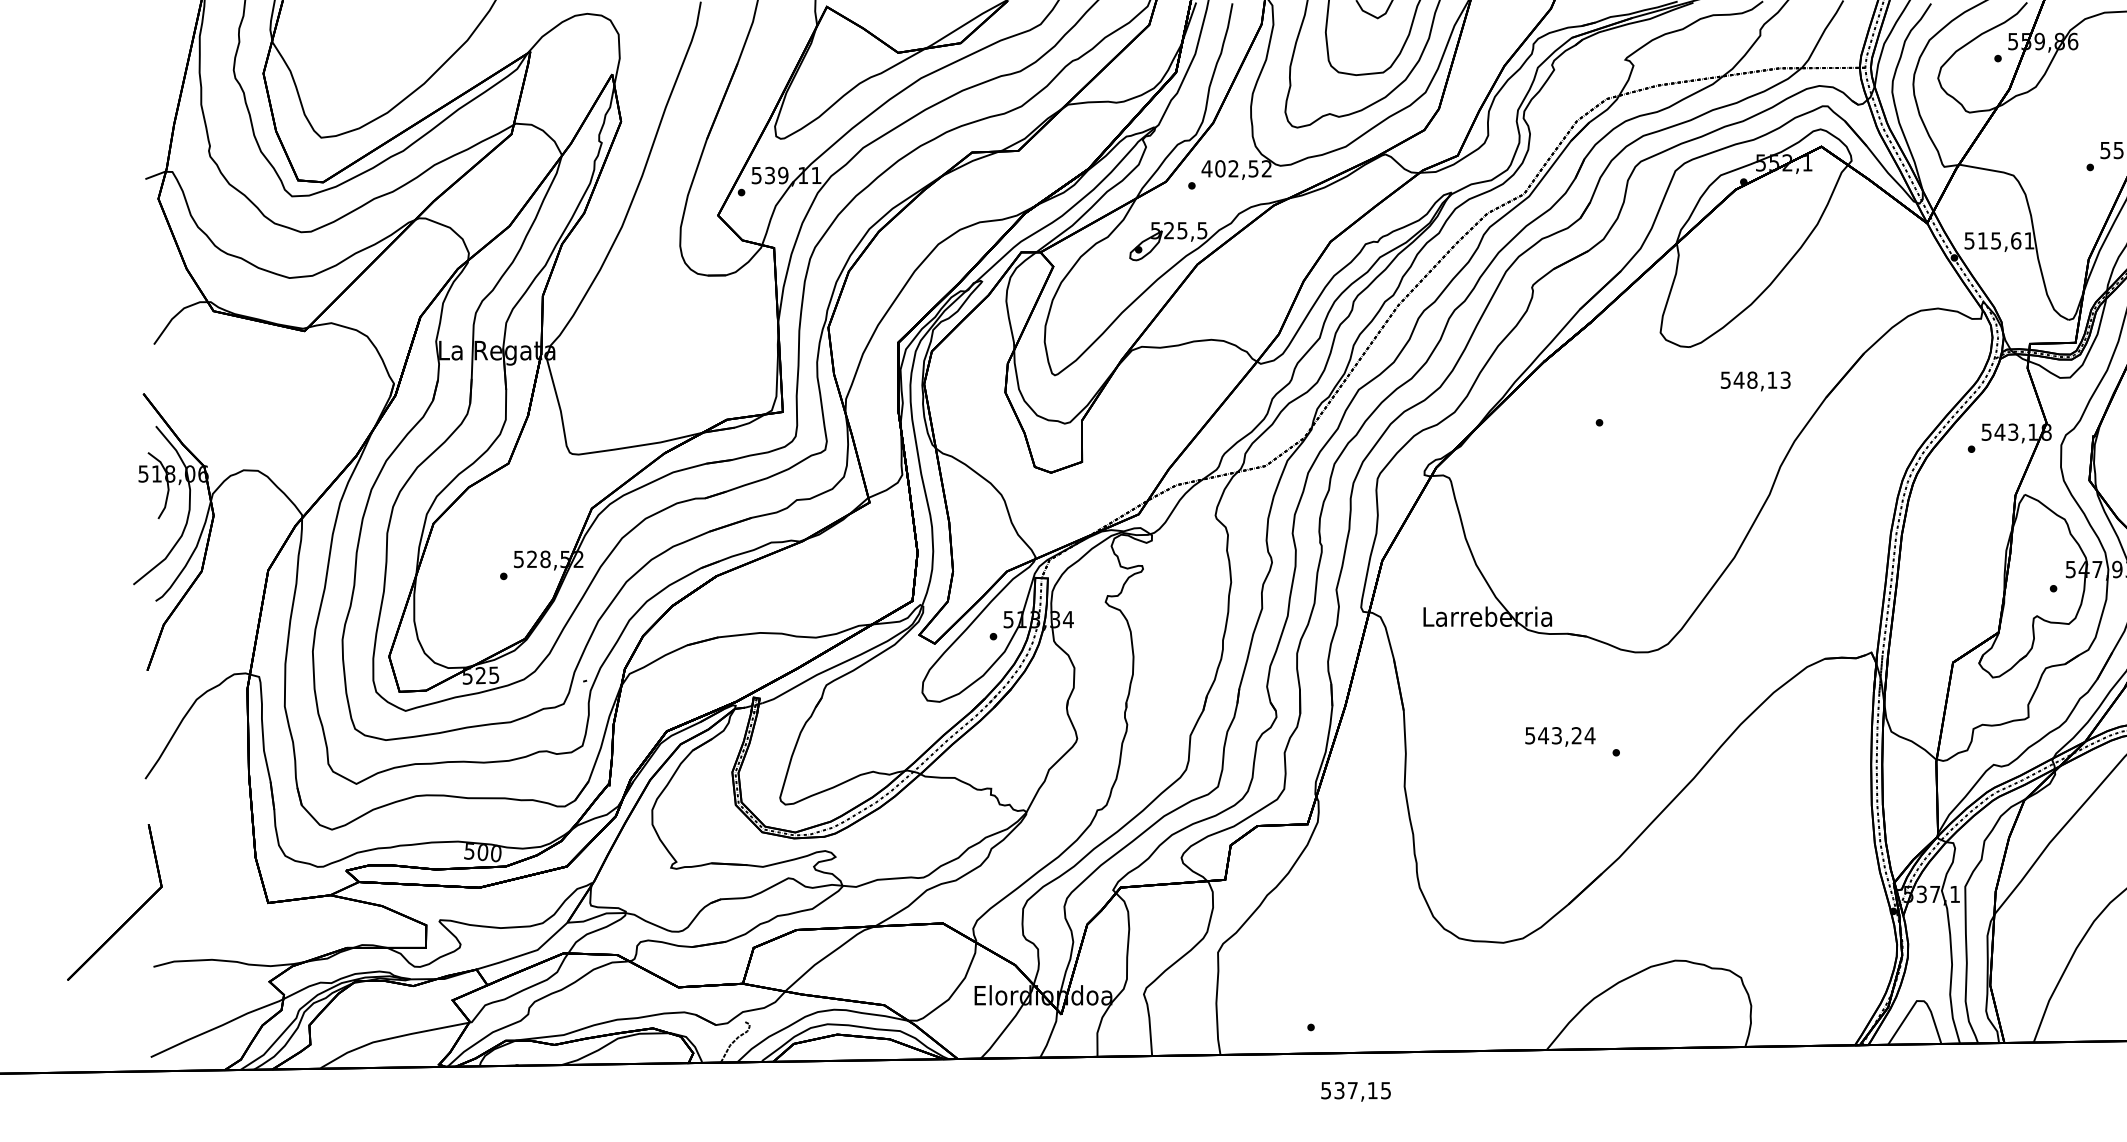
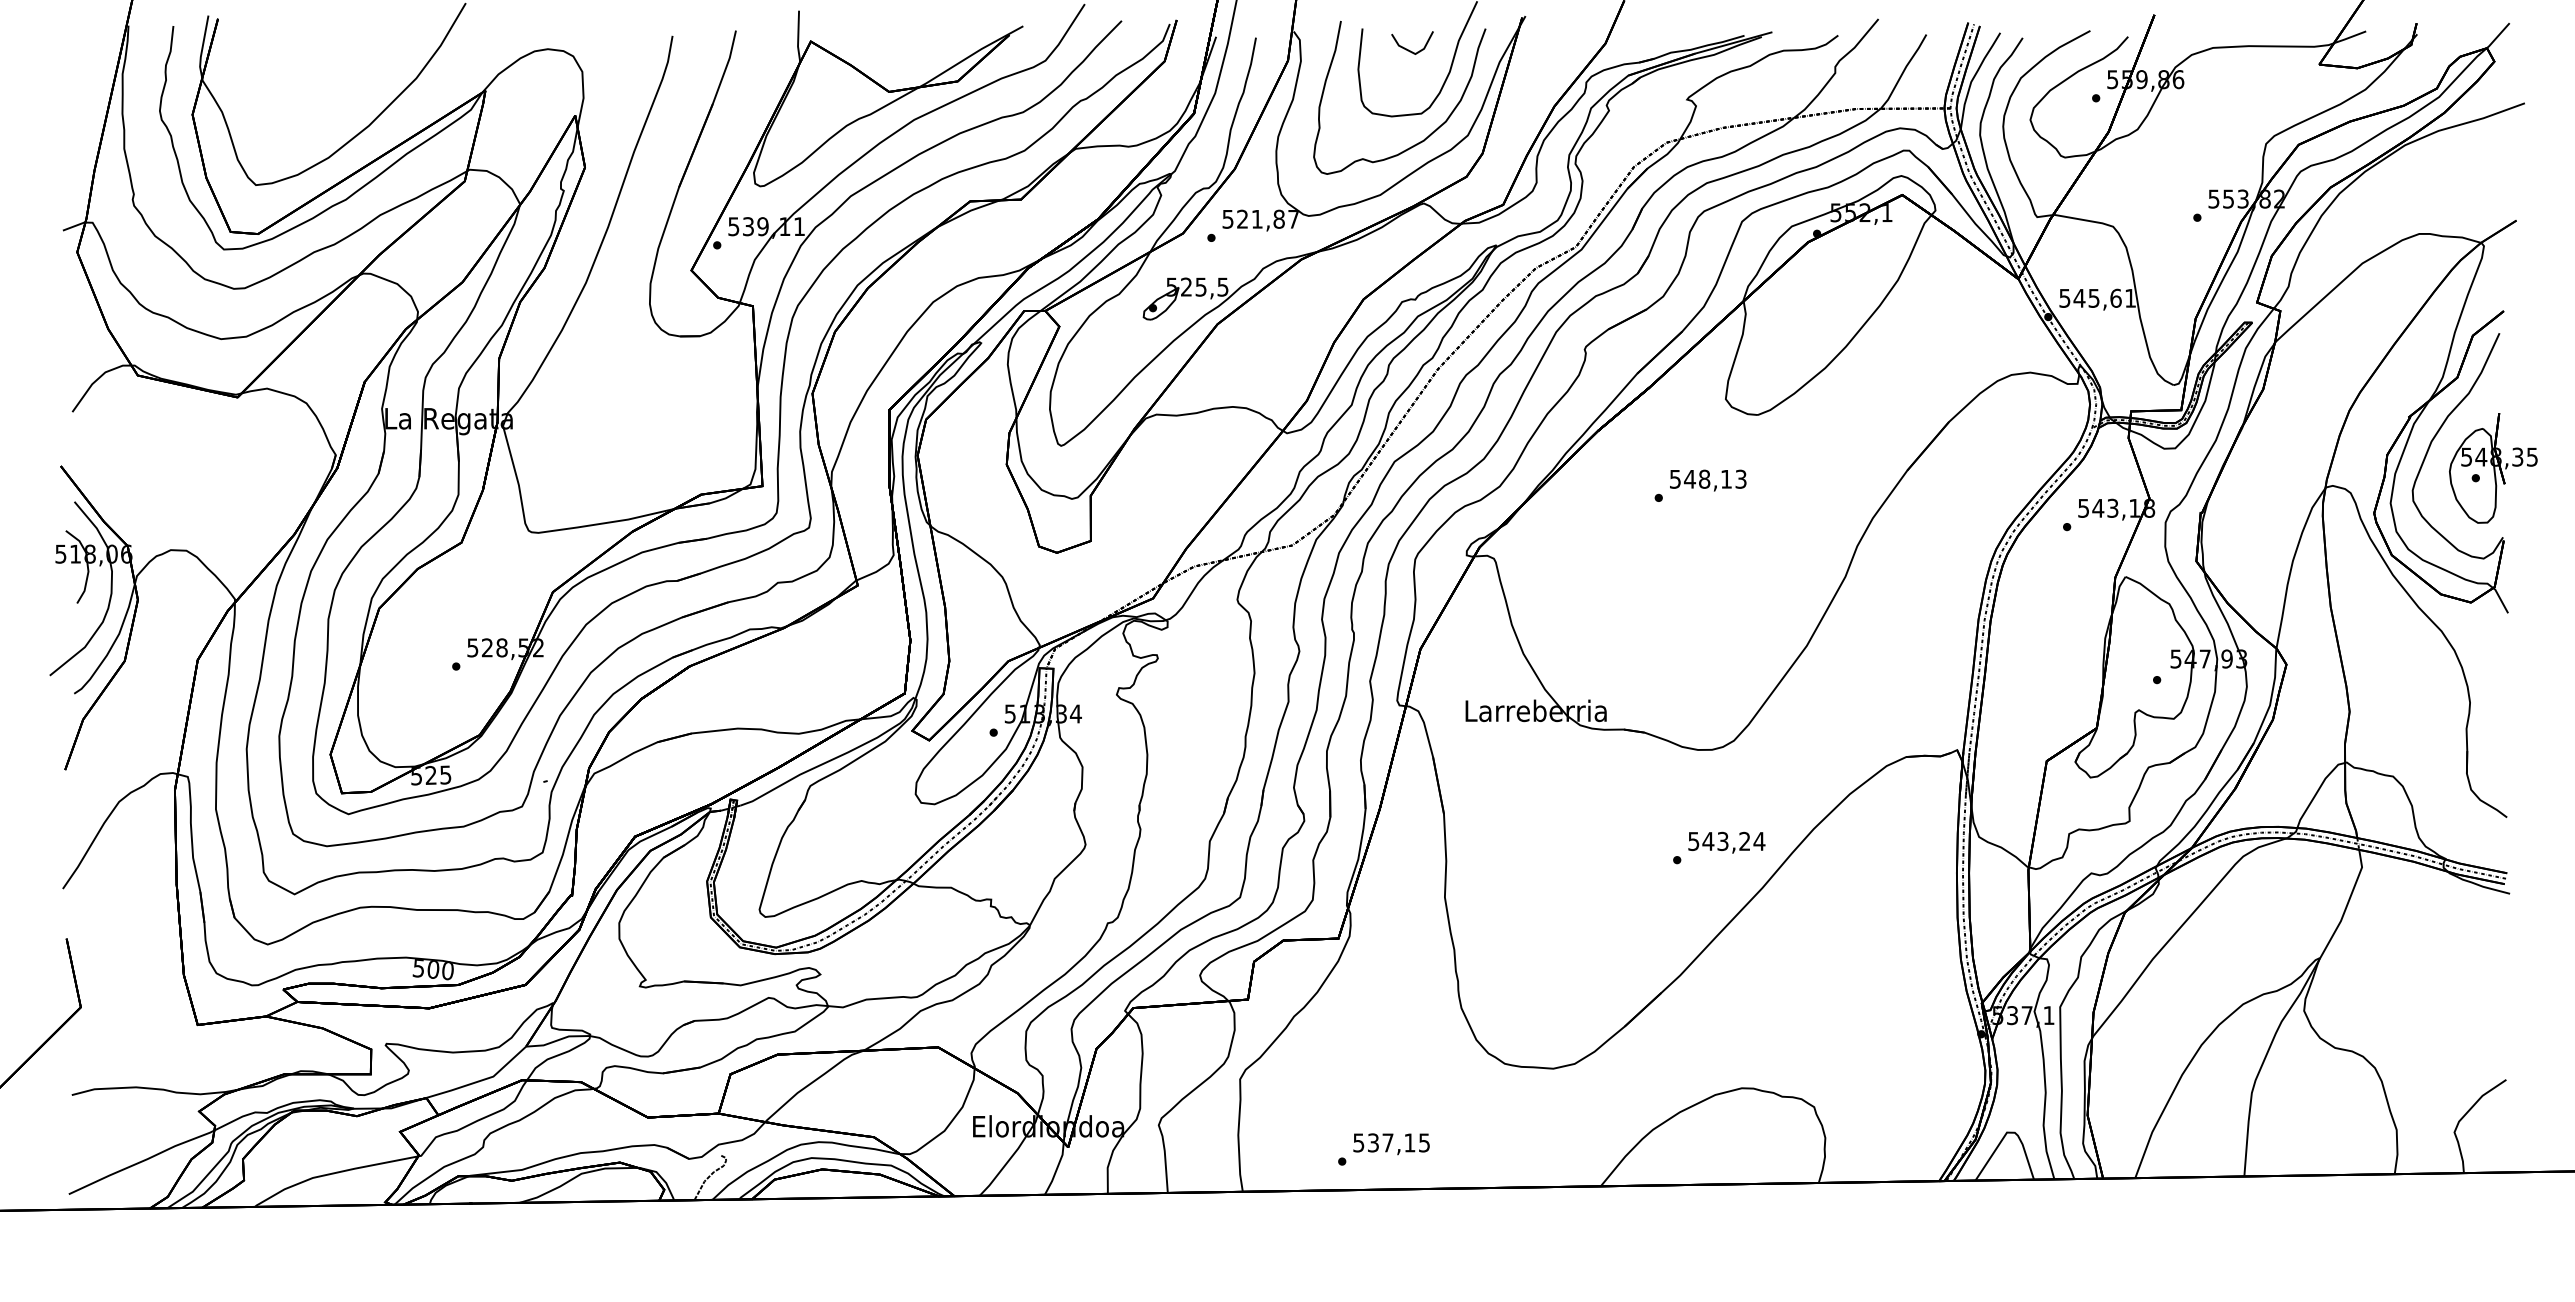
text: (1236, 168) -> (1260, 218), 402,52 -> 521,87
text: (1982, 241) -> (2079, 298), 515,61 -> 545,61
text: (1755, 381) -> (1708, 480), moved
text: (1560, 736) -> (1726, 842), moved
text: (1355, 1092) -> (1391, 1144), moved

